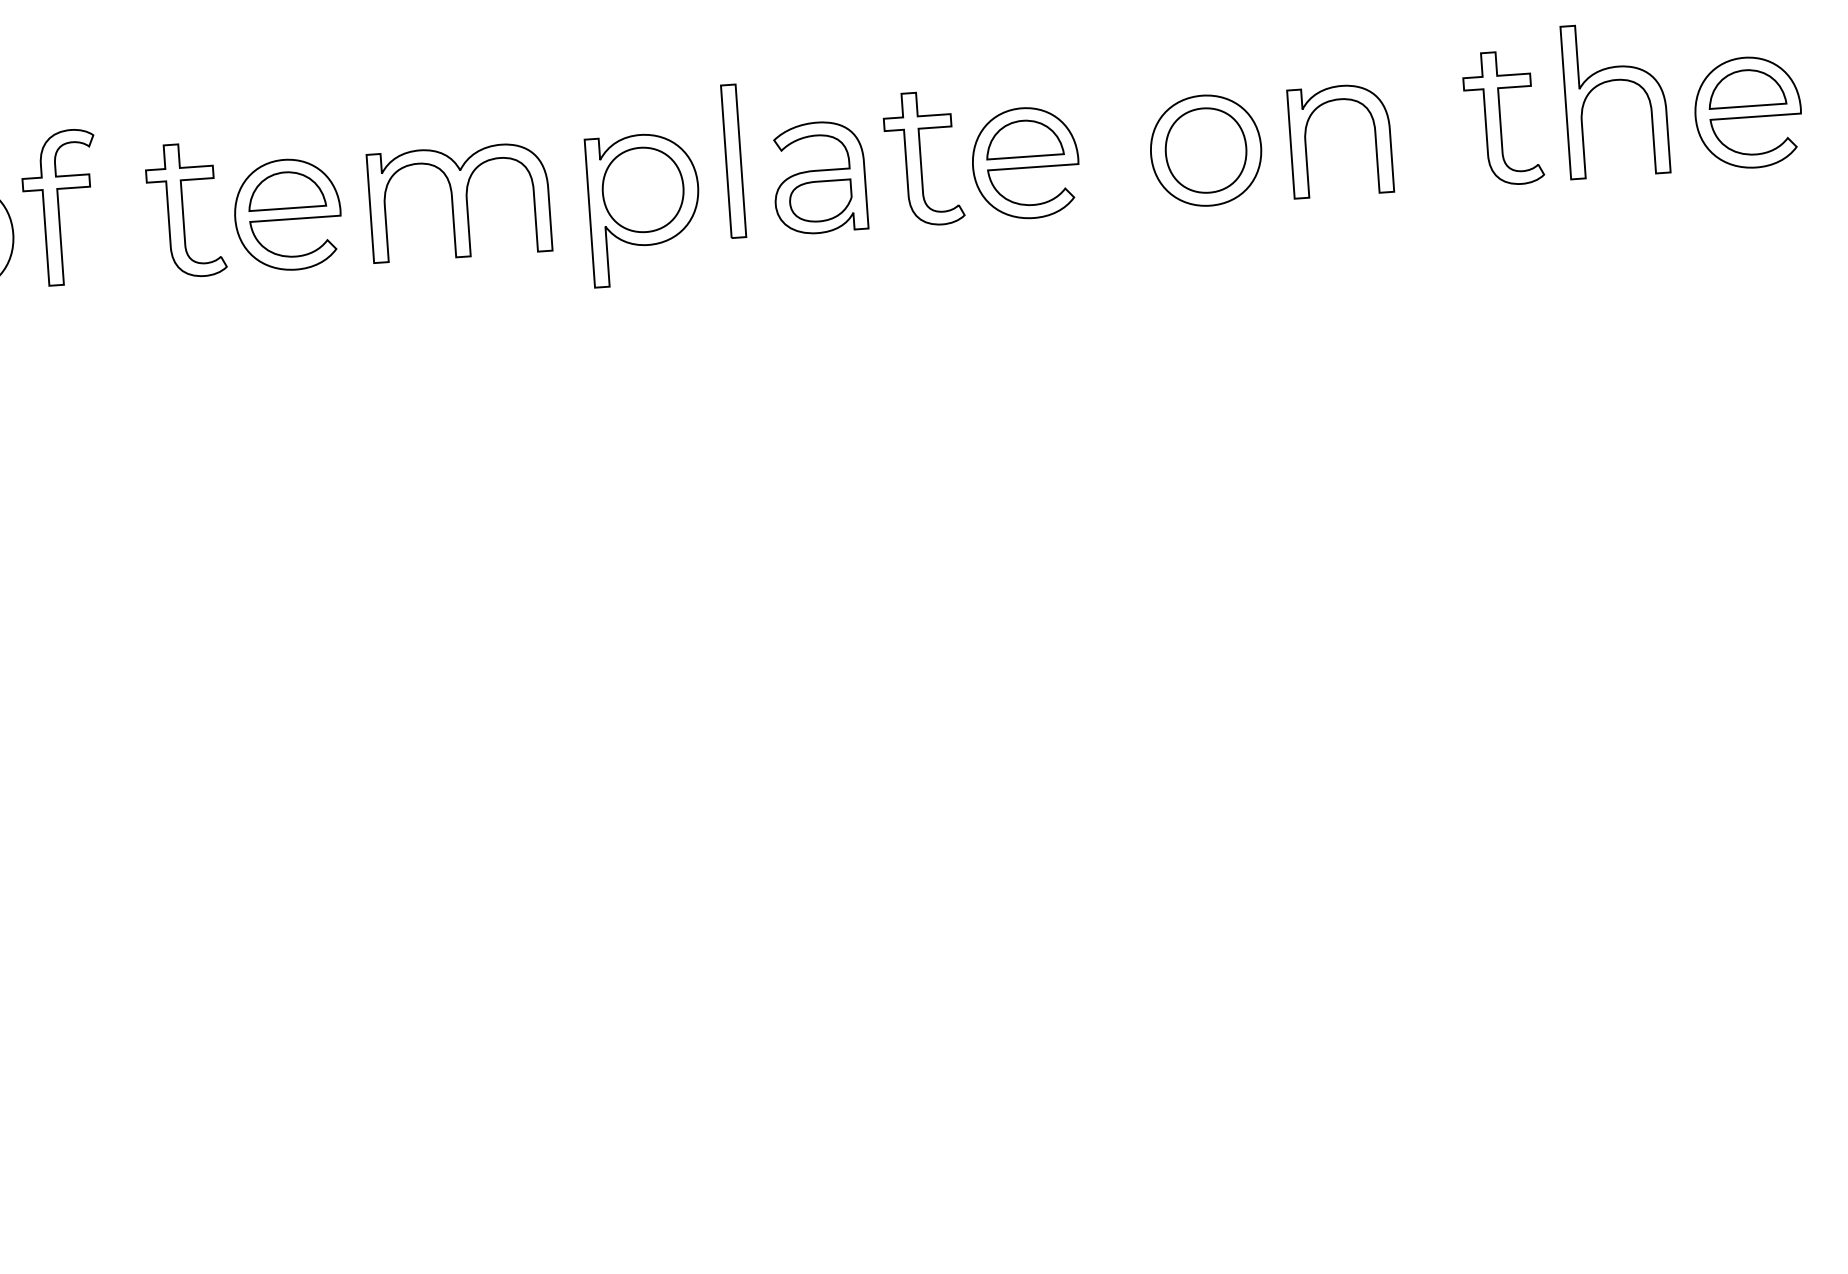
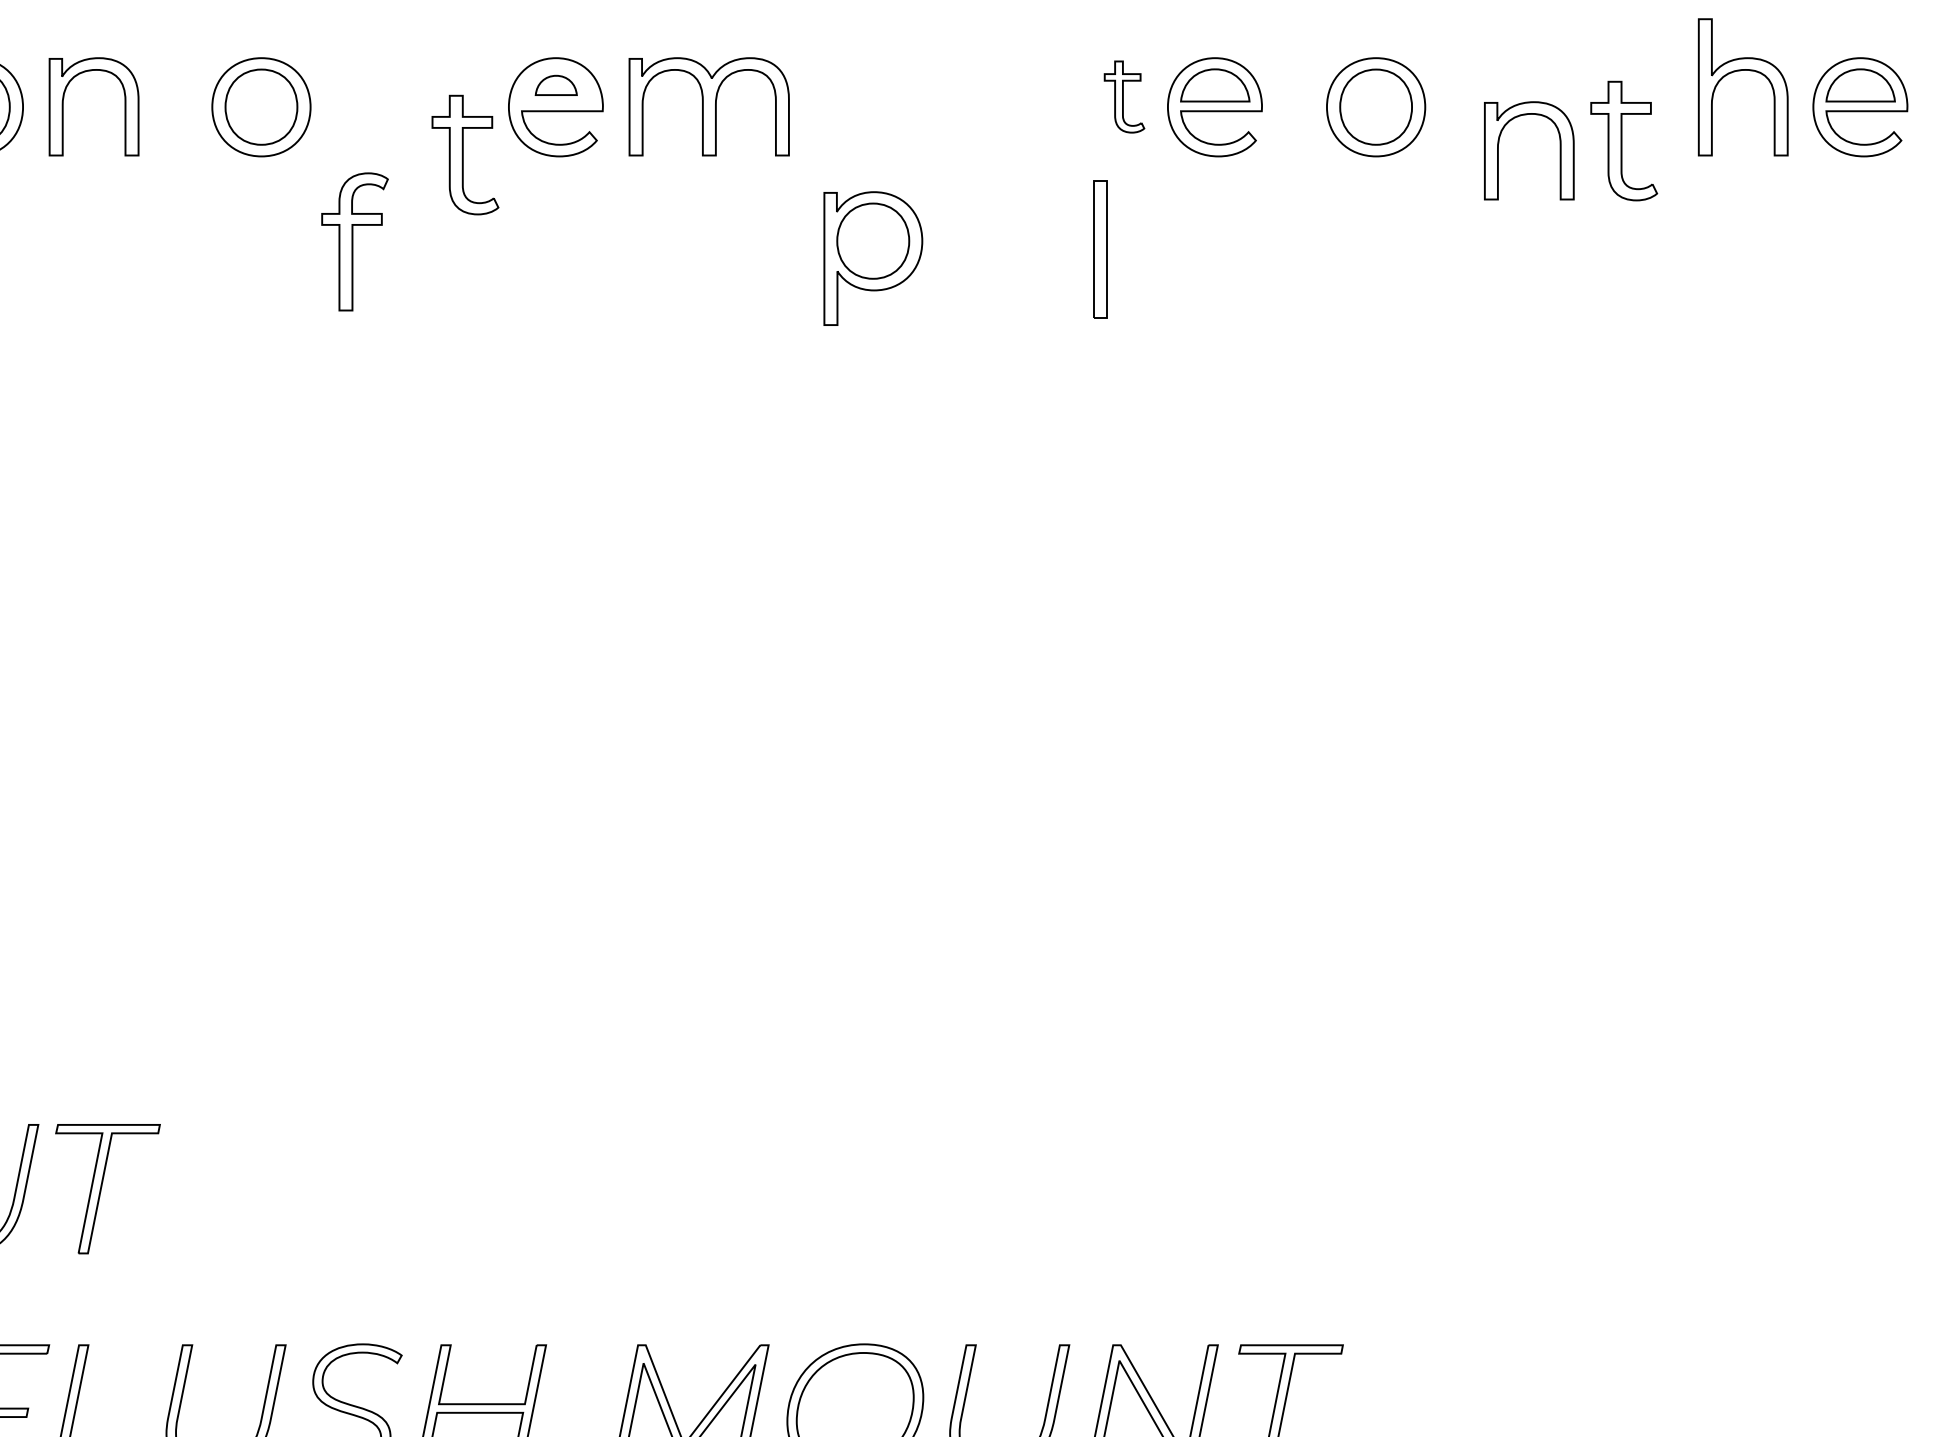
part: (1503, 117) -> (1624, 140), moved
part: (1374, 138) -> (1559, 150), moved
part: (923, 158) -> (1124, 96), size x0.6
part: (733, 161) -> (1100, 249), moved
part: (819, 177) -> (1030, 107), removed
part: (286, 190) -> (556, 85), size x0.6
part: (60, 207) -> (354, 241), moved
part: (185, 209) -> (465, 154), moved
part: (644, 209) -> (873, 258), moved

